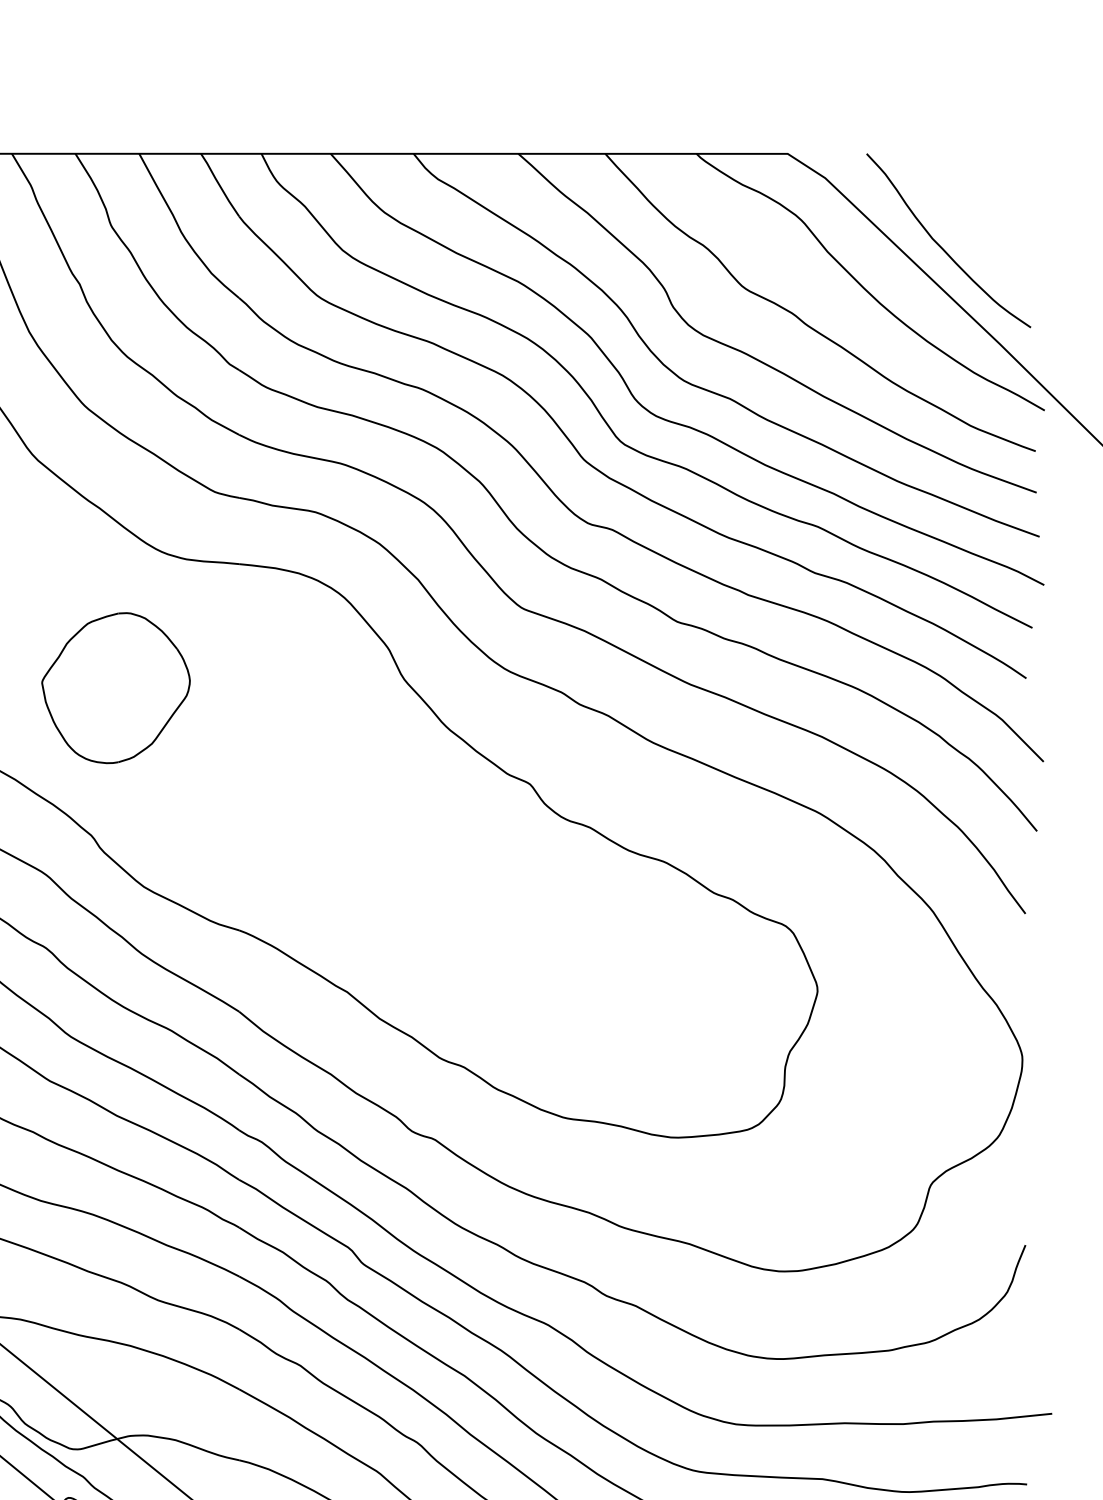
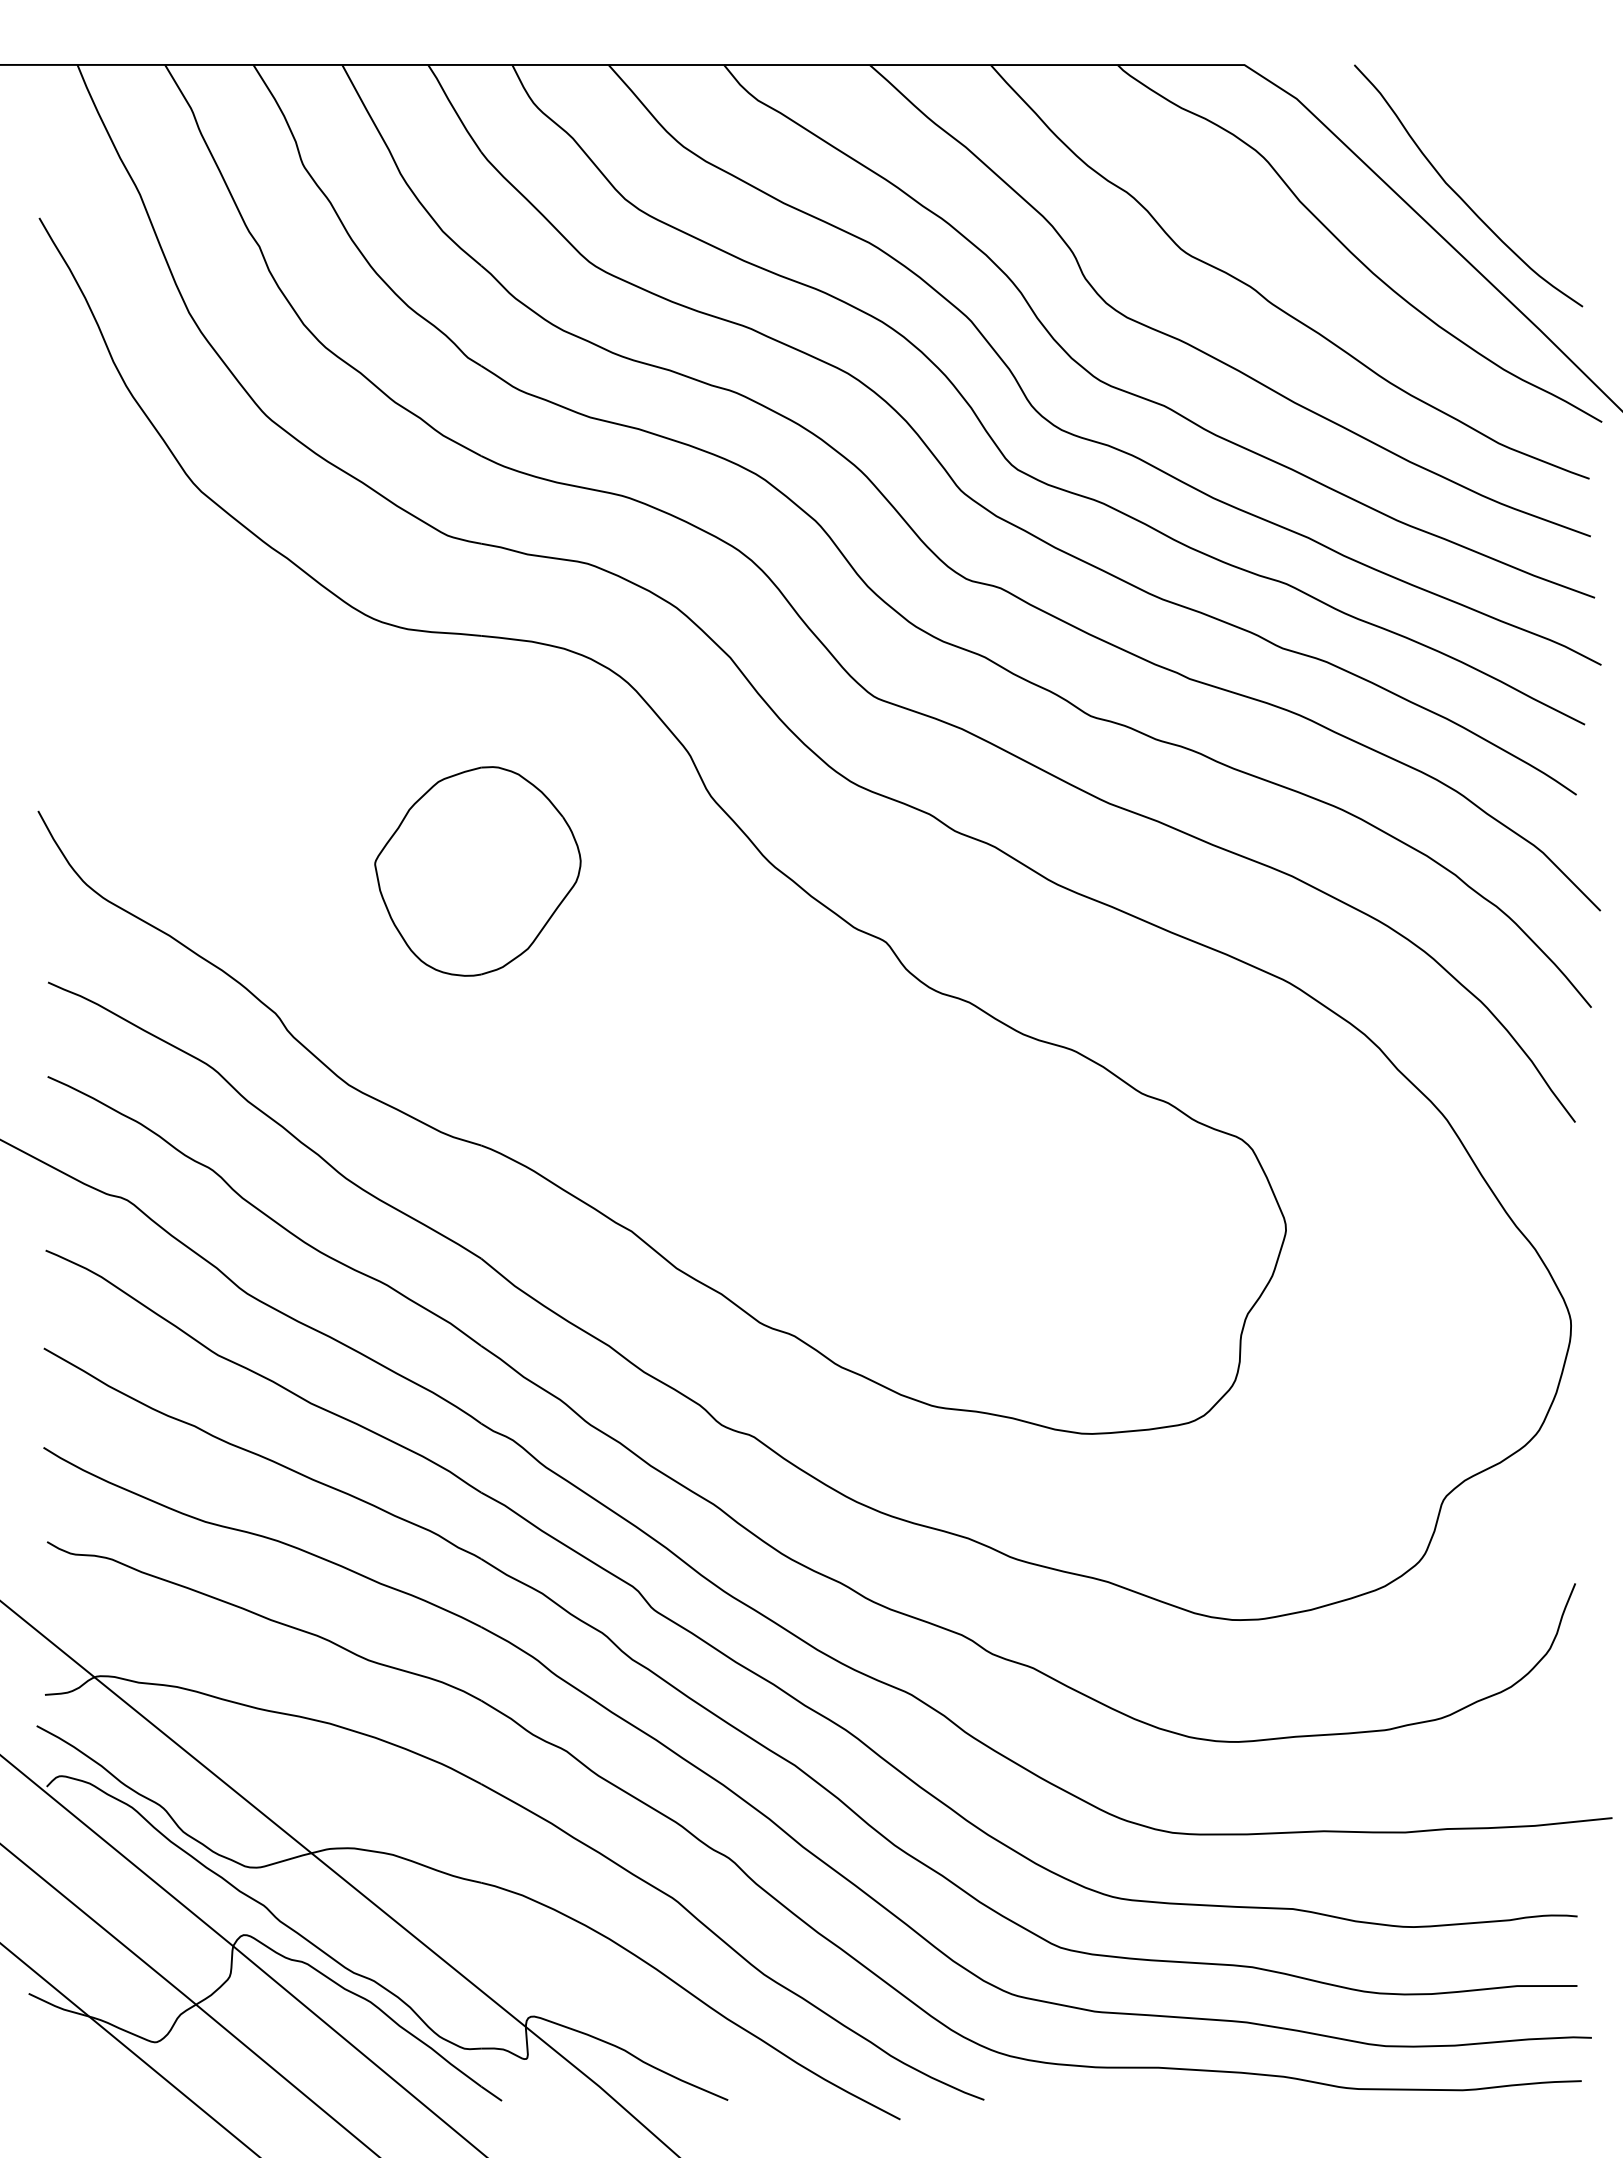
part: (115, 688) -> (477, 871), moved

